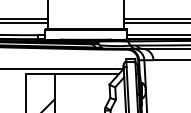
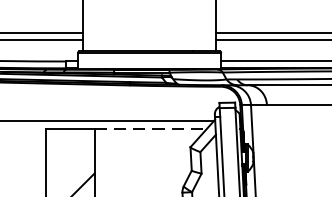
line: (87, 73) -> (152, 128), solid -> dashed

